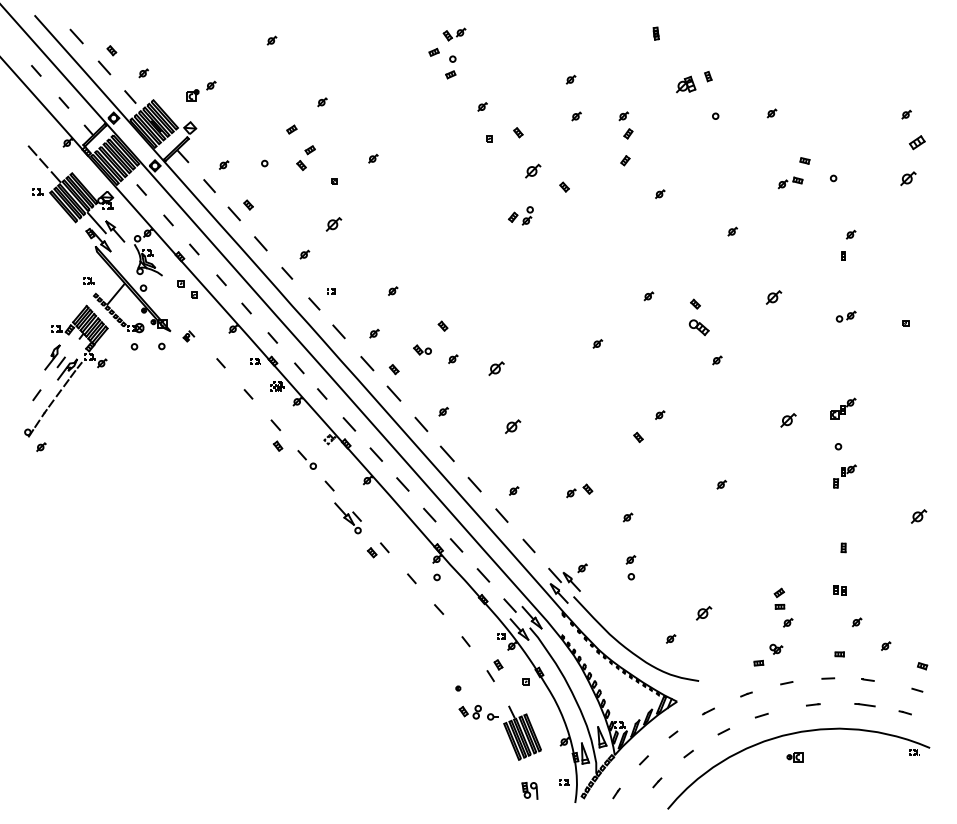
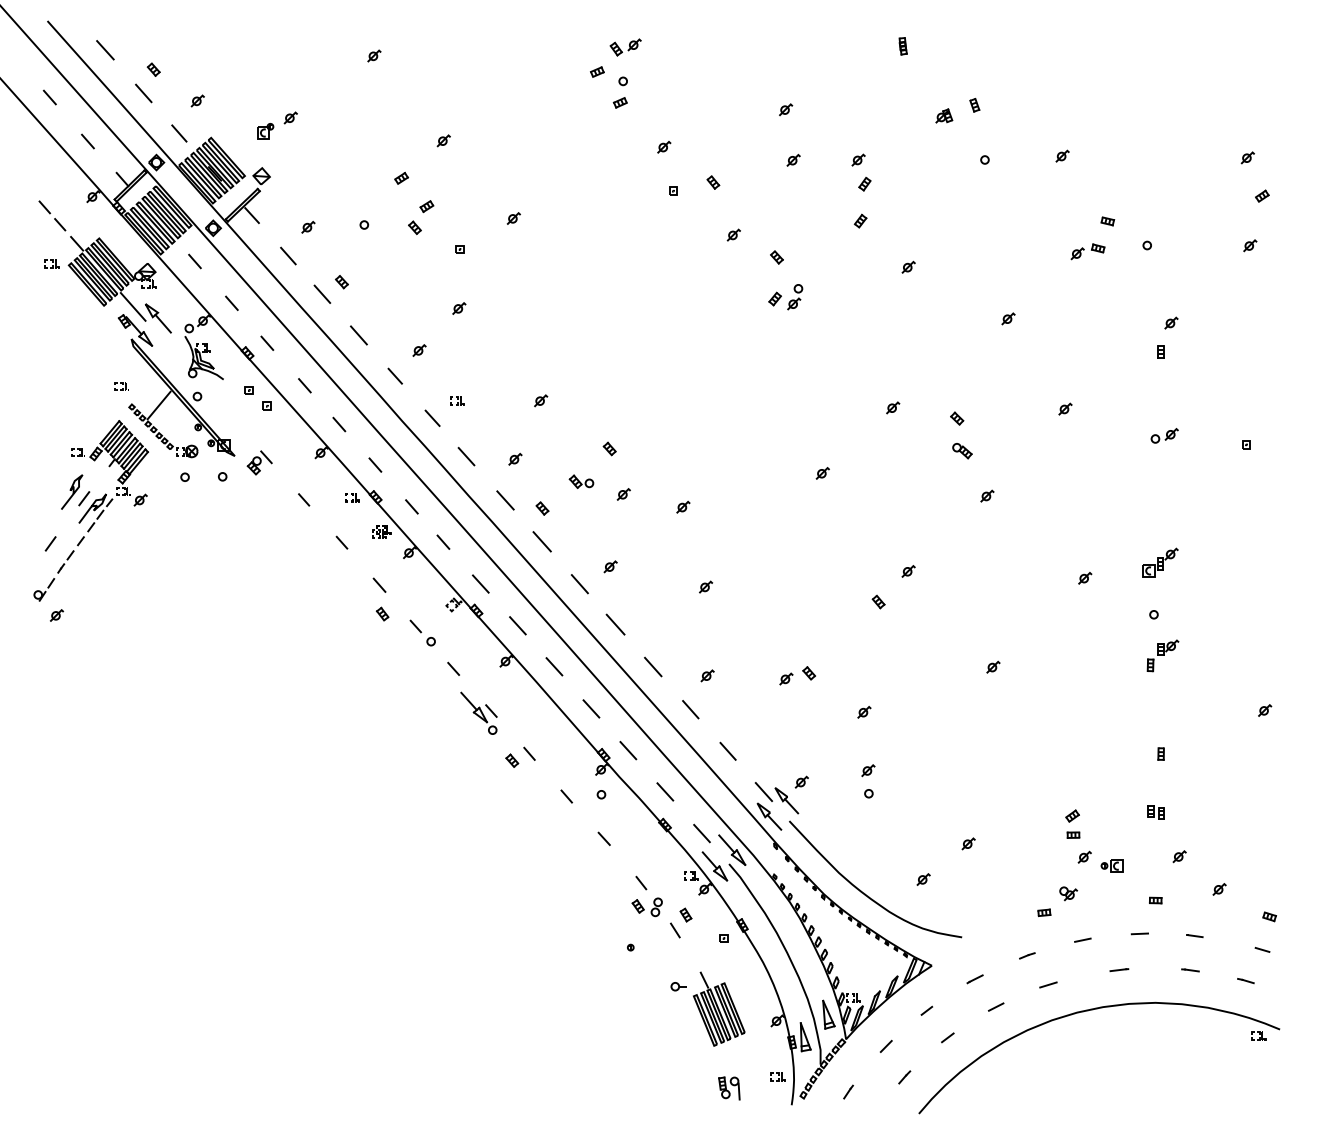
part: (685, 83) -> (943, 114), size x0.62
part: (916, 142) -> (1261, 196), size x0.62
part: (533, 170) -> (734, 234), size x0.62
part: (908, 178) -> (1250, 245), size x0.62
part: (520, 215) -> (785, 296), moved
part: (333, 223) -> (458, 307), size x0.62
part: (774, 296) -> (1065, 408), size x0.62
part: (699, 327) -> (962, 450), size x0.71
part: (188, 336) -> (259, 463), size x1.67
part: (496, 368) -> (683, 507), size x0.62
part: (788, 419) -> (1085, 577), size x0.62
part: (512, 426) -> (705, 586), size x0.62
part: (919, 515) -> (1265, 709), size x0.62
part: (703, 612) -> (968, 842), size x0.62
part: (864, 704) -> (1189, 969), size x0.62
part: (469, 712) -> (646, 907), moved
part: (794, 757) -> (1111, 866), moved

